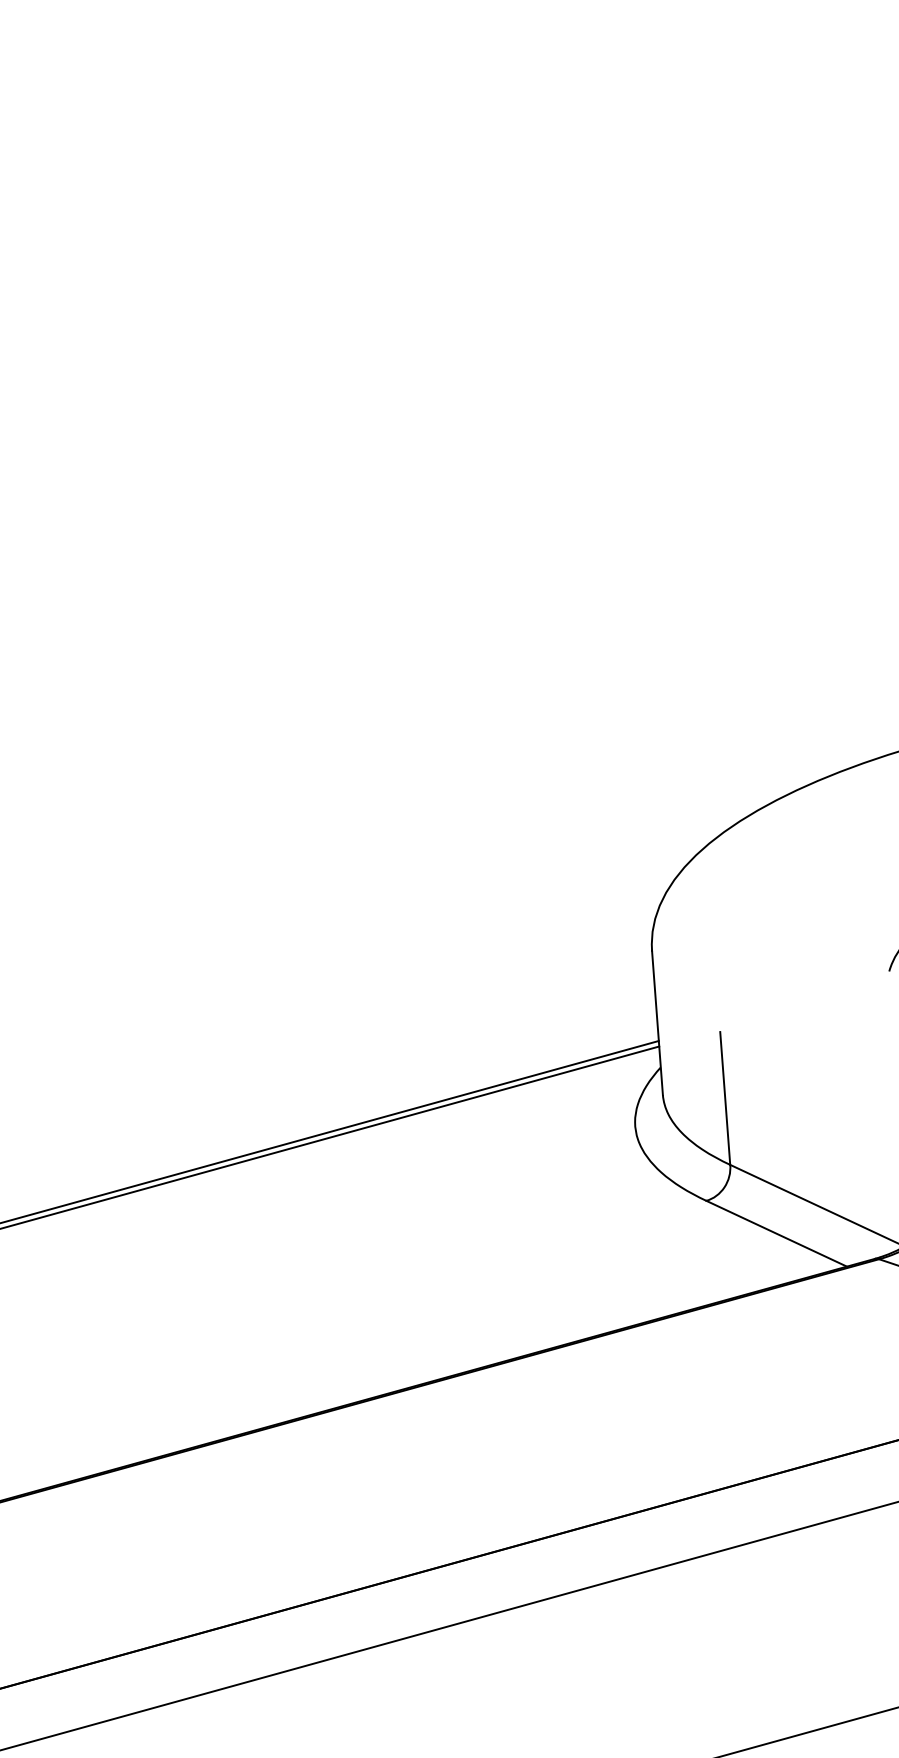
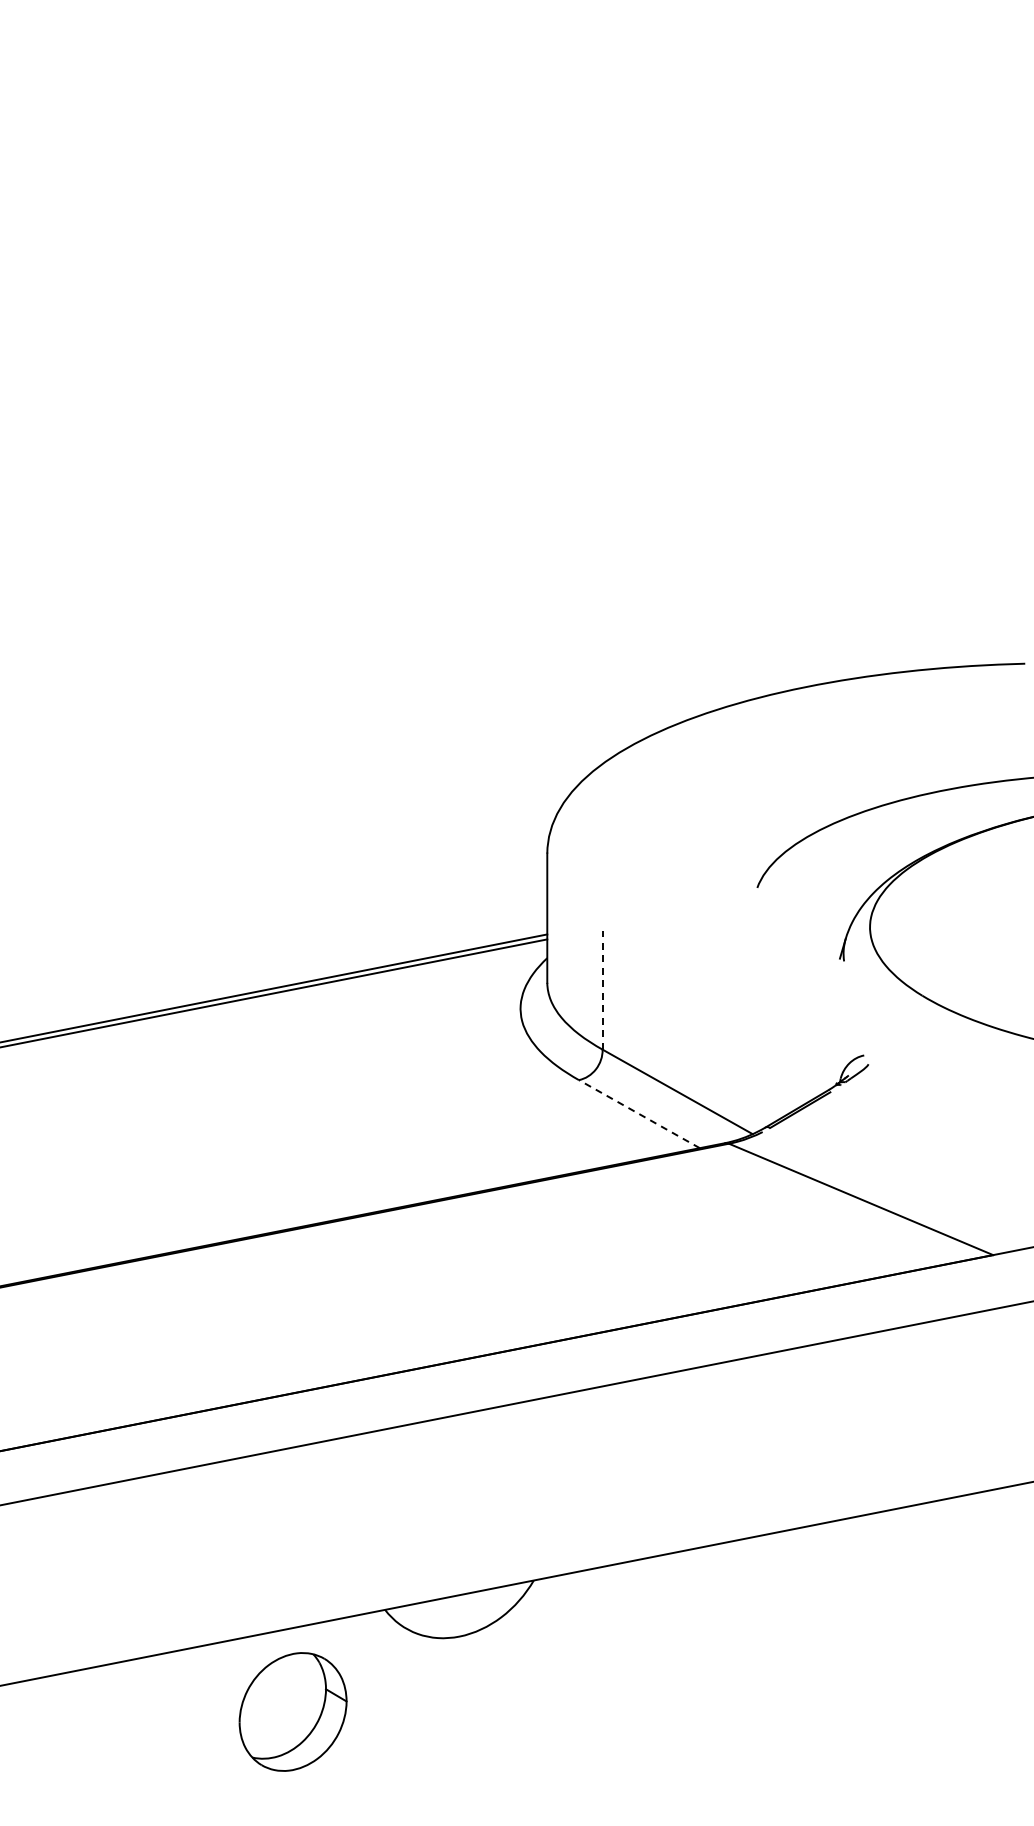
line: (725, 1098) -> (602, 990), solid -> dashed
line: (775, 1233) -> (638, 1113), solid -> dashed

